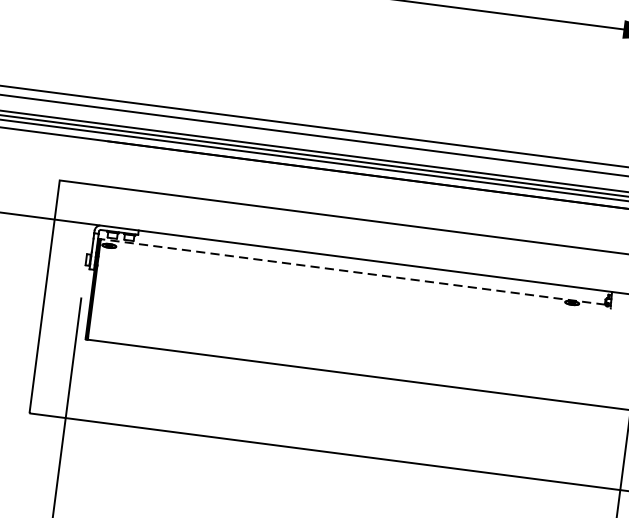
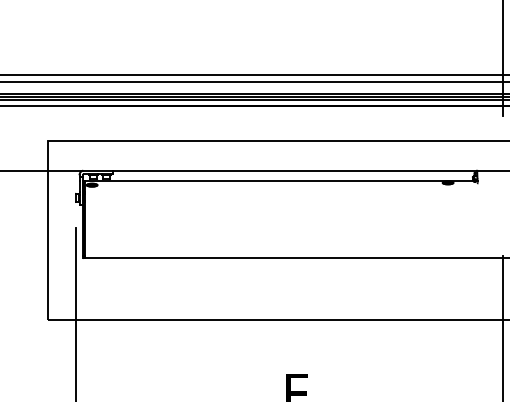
line: (352, 271) -> (278, 180), dashed -> solid

